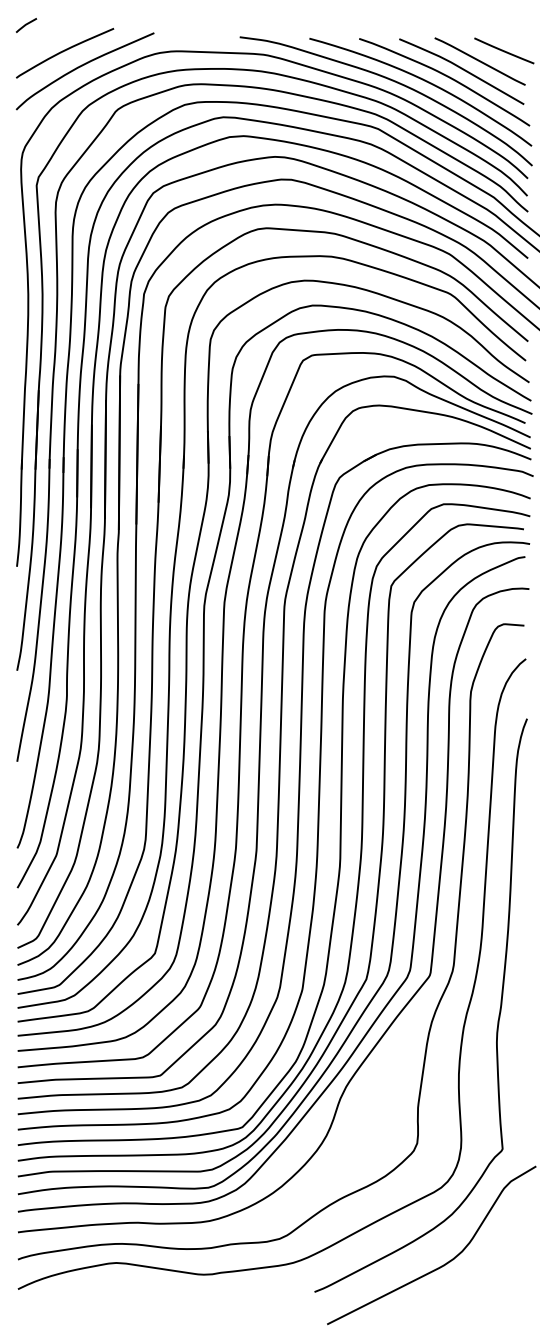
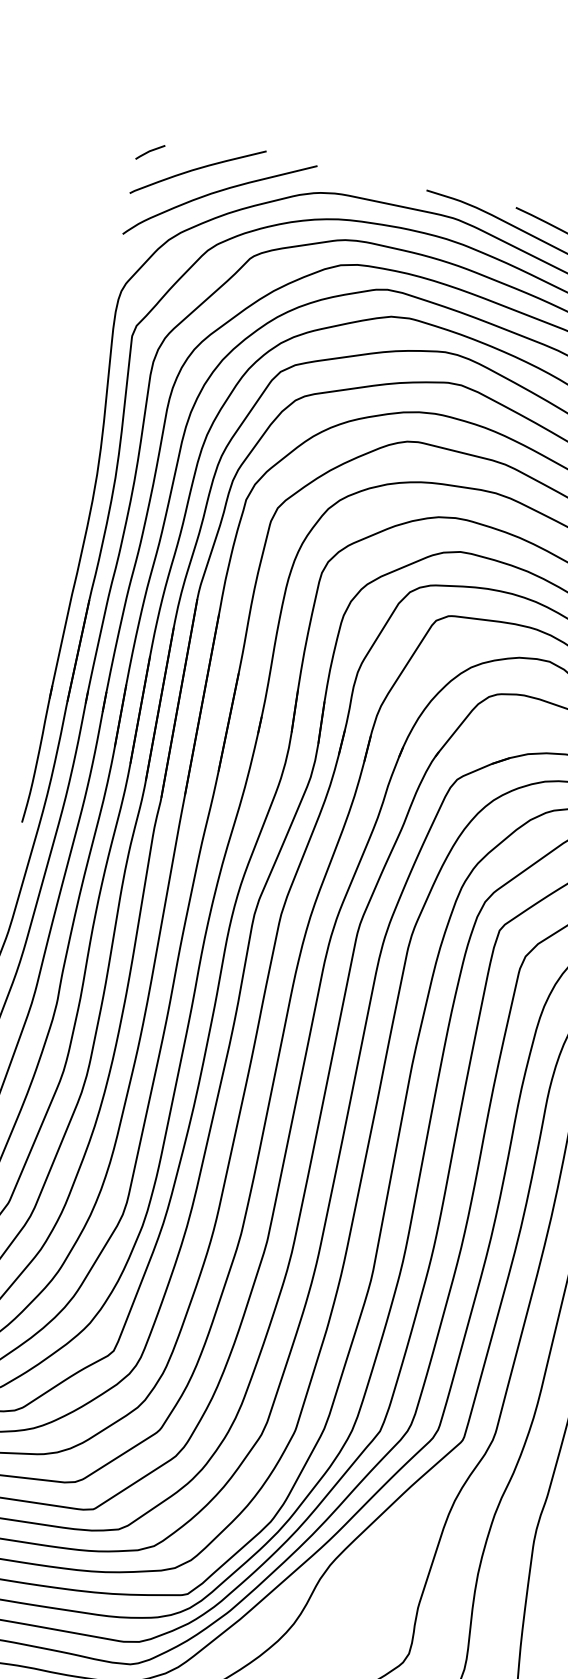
line: (26, 25) -> (150, 152), moved

